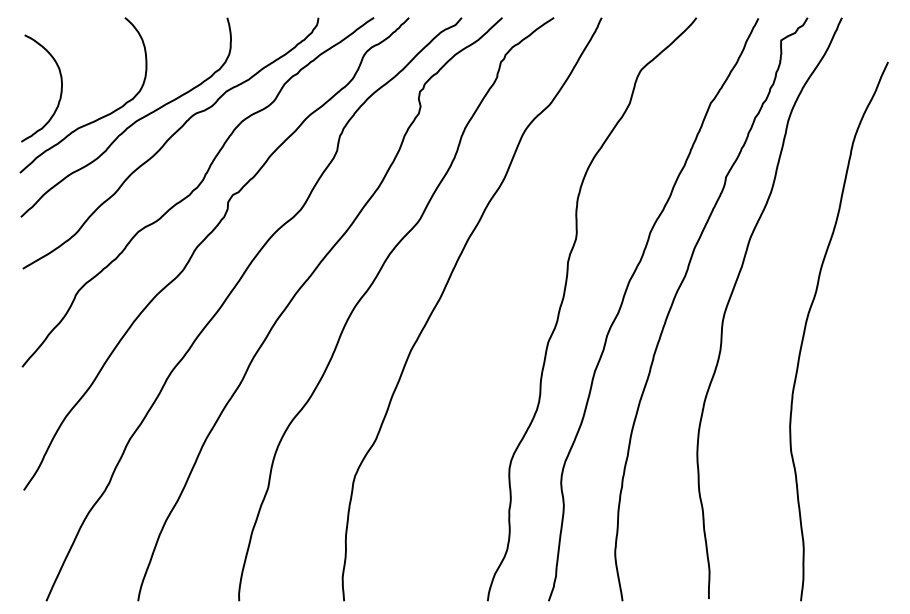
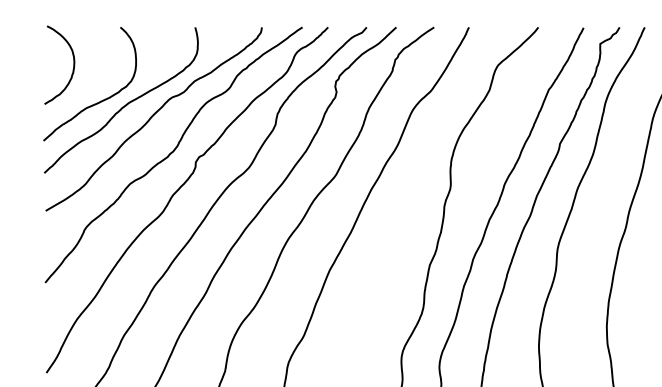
curve: (60, 89) -> (73, 65), moved

